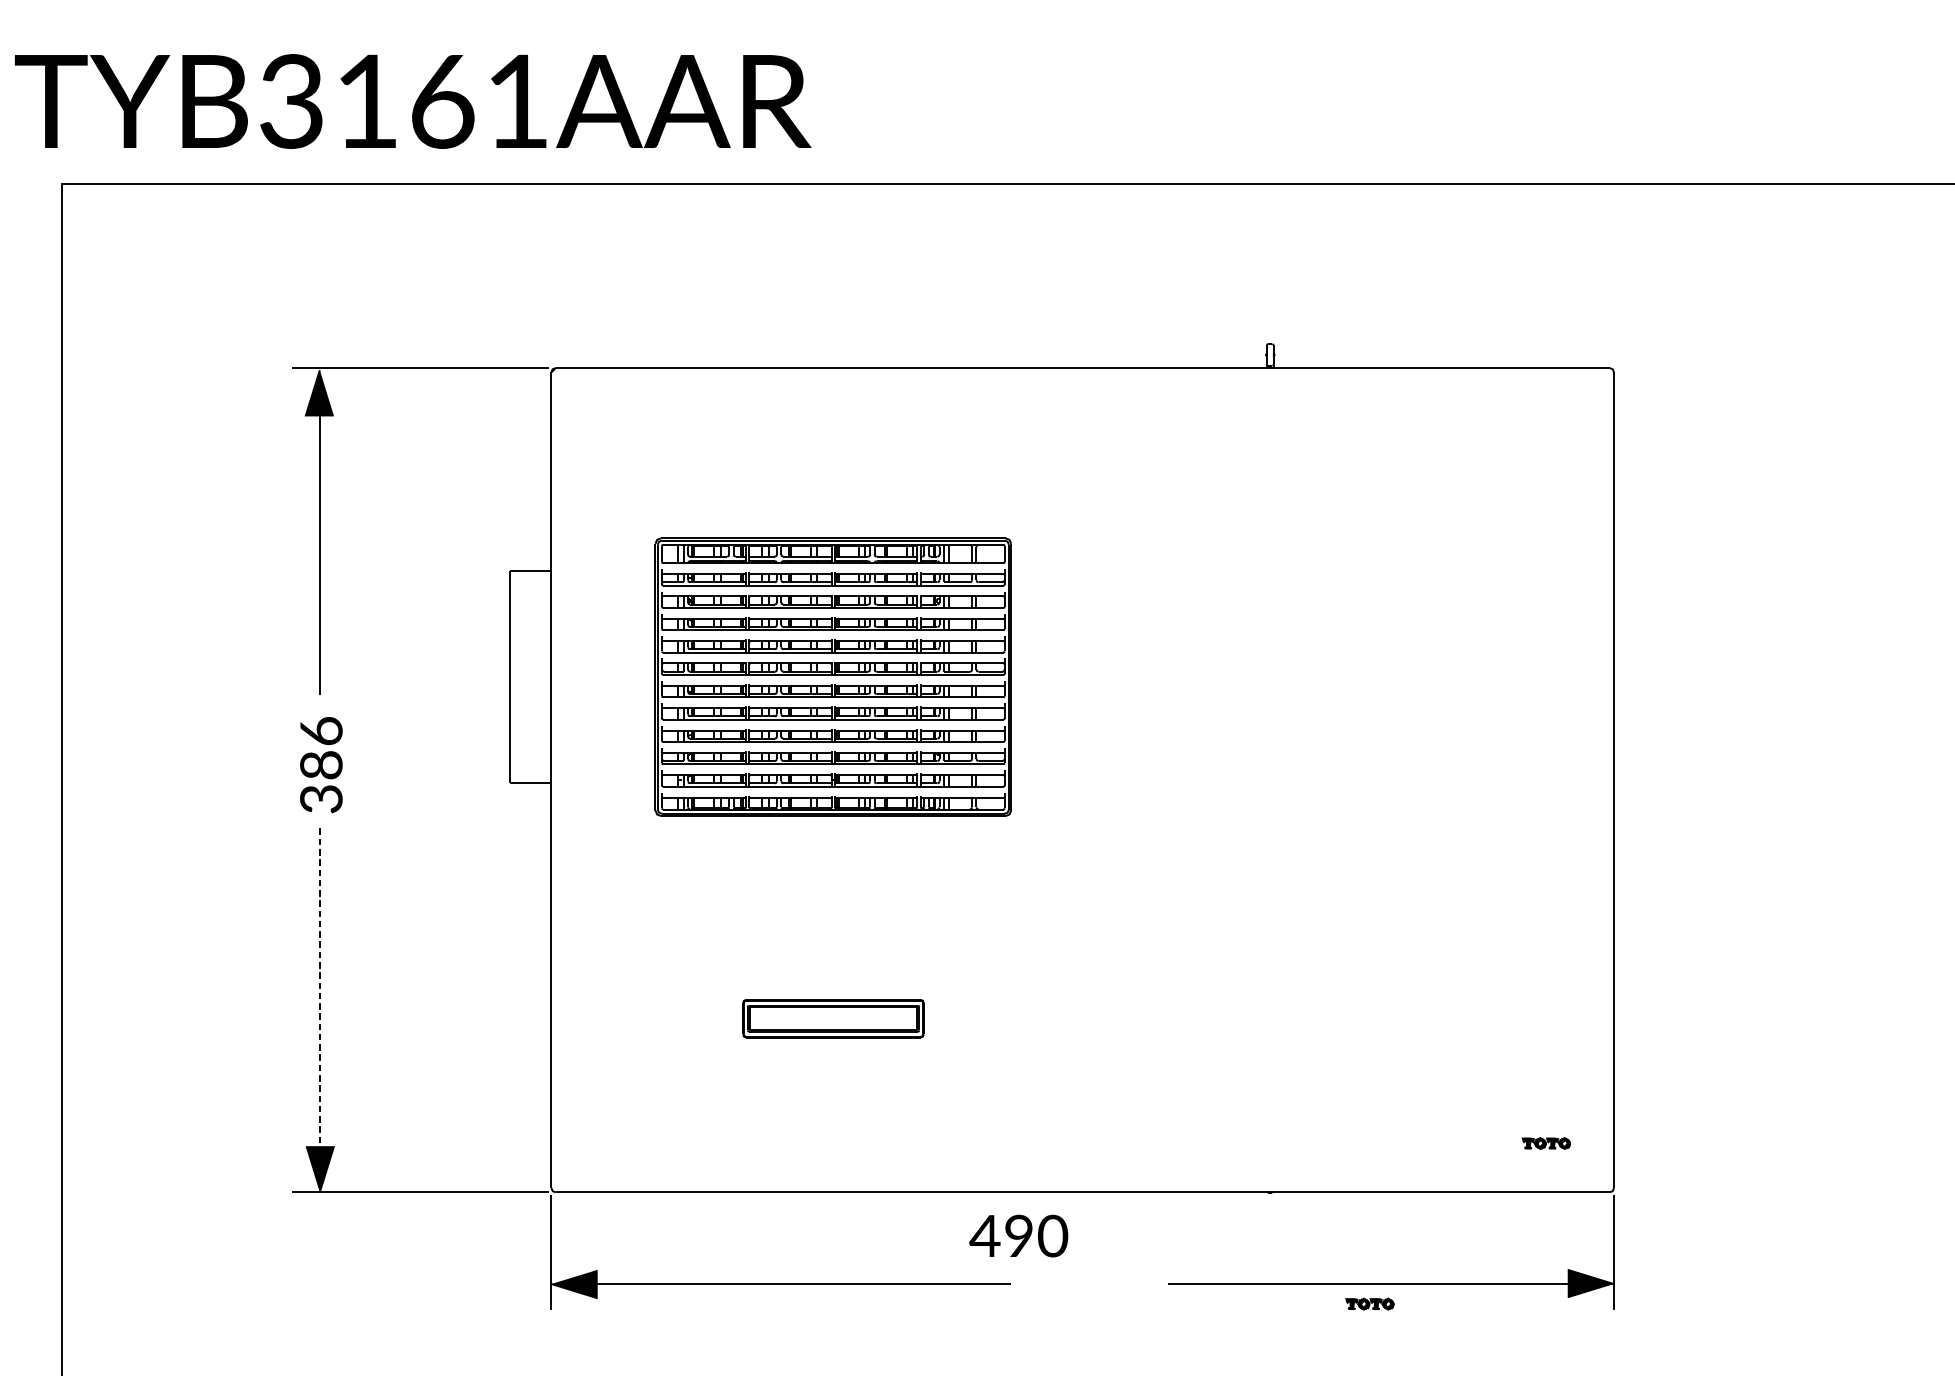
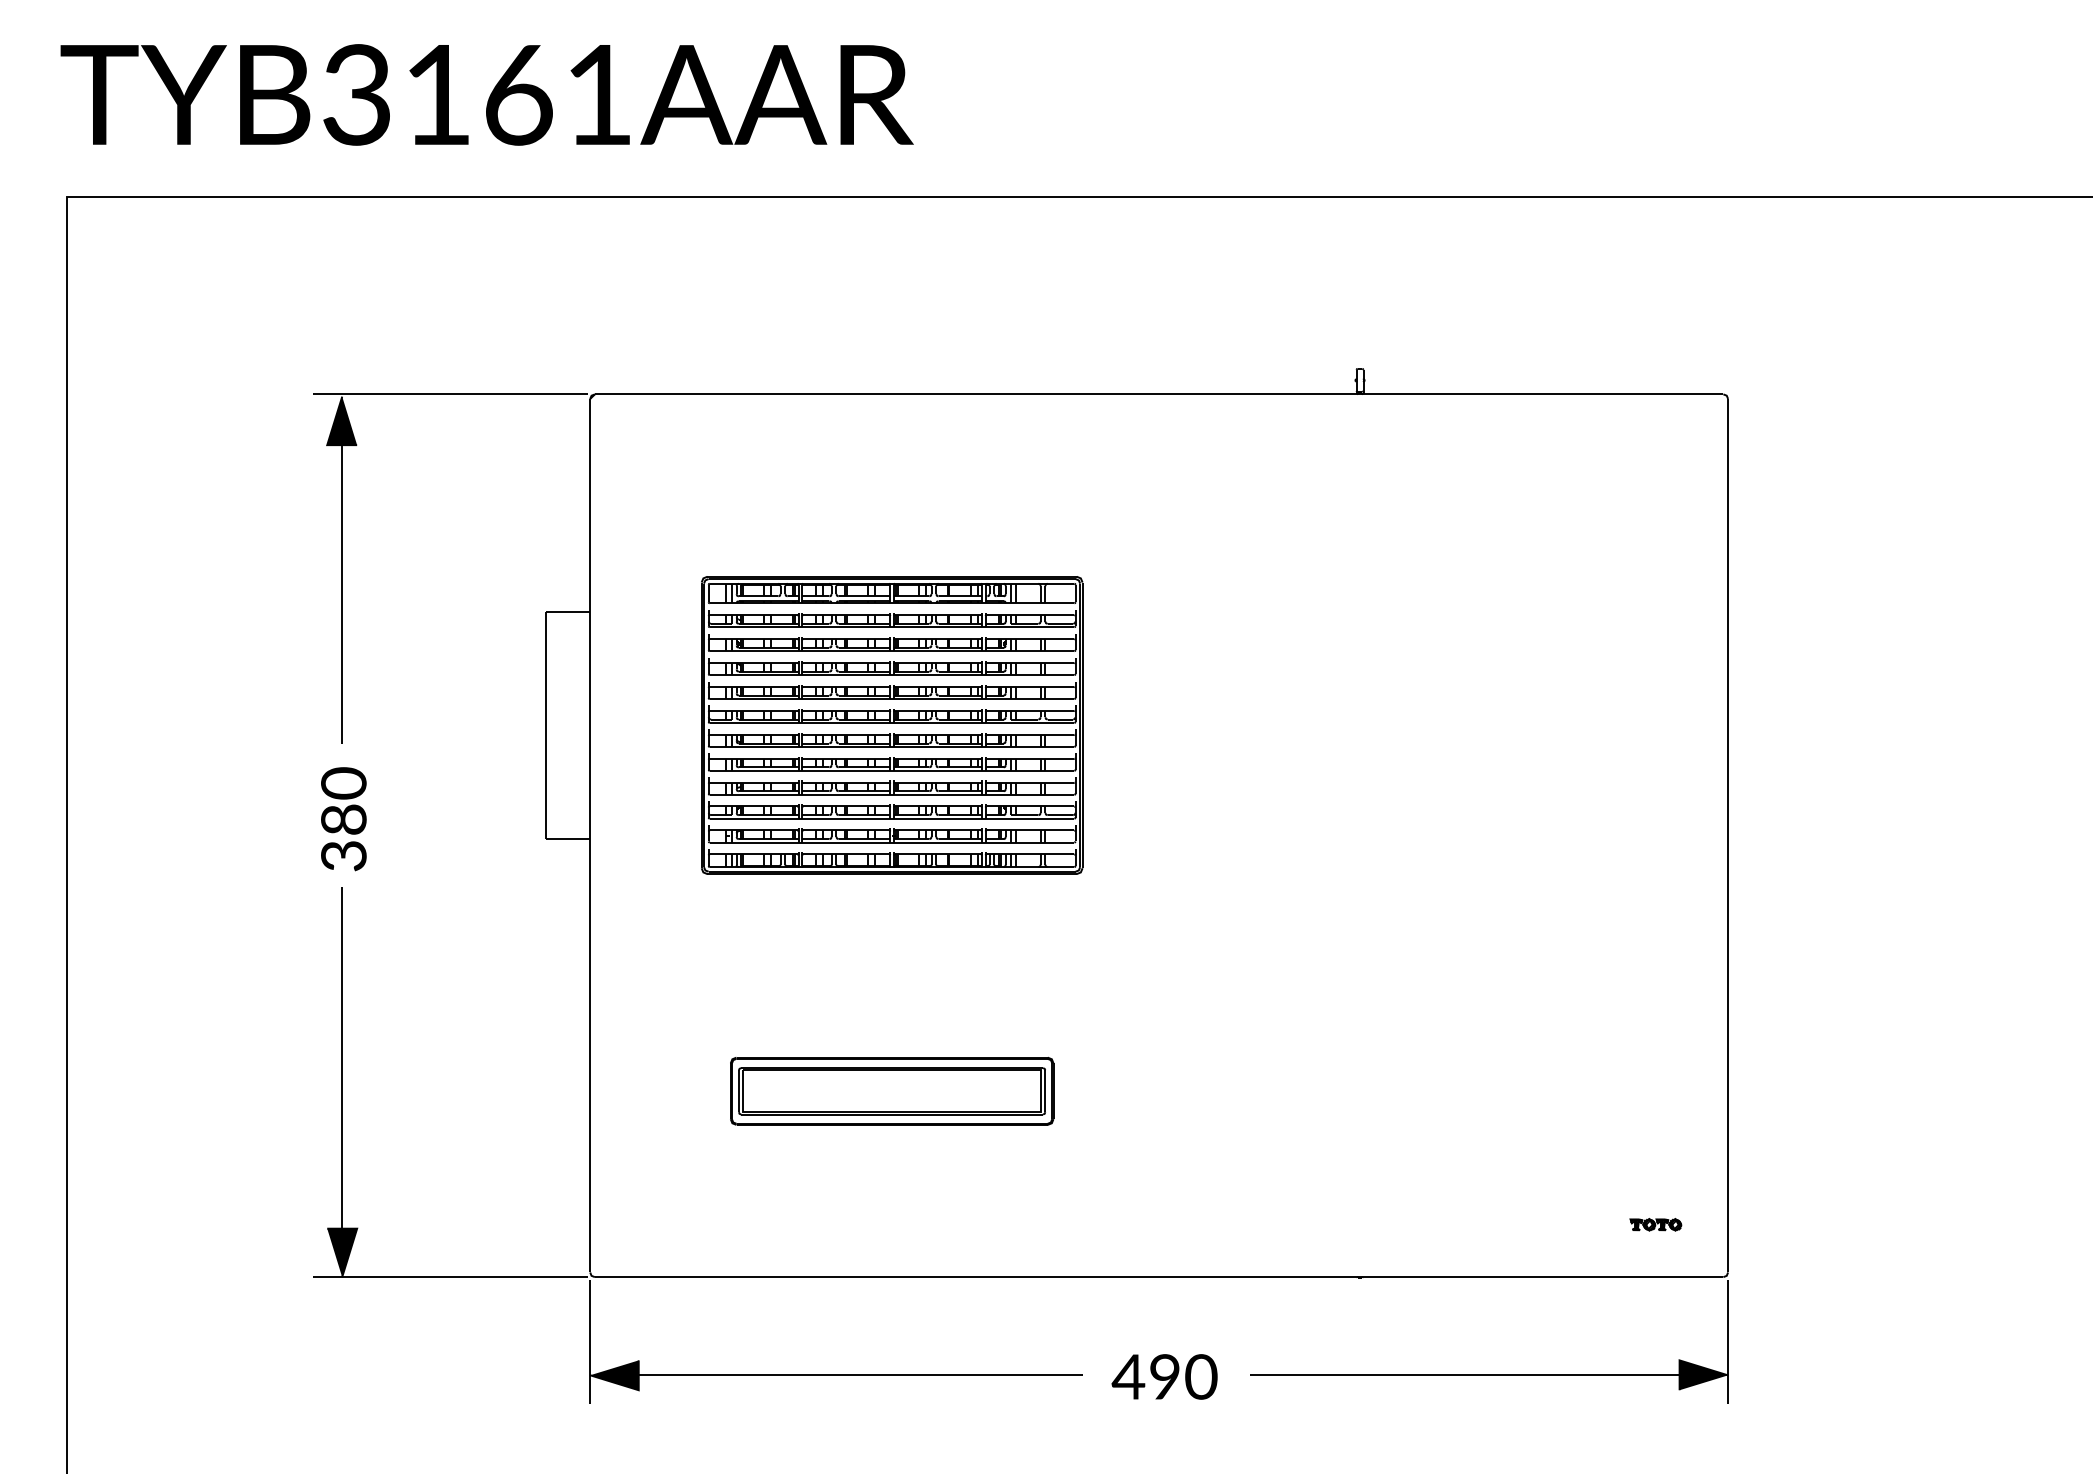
text: (412, 101) -> (486, 94), moved
text: (321, 731) -> (343, 783), 386 -> 380
line: (320, 1002) -> (342, 1073), dashed -> solid
part: (833, 1018) -> (892, 1090), size x1.67
text: (1018, 1235) -> (1164, 1376), moved
part: (1369, 1303) -> (1466, 1396), removed

